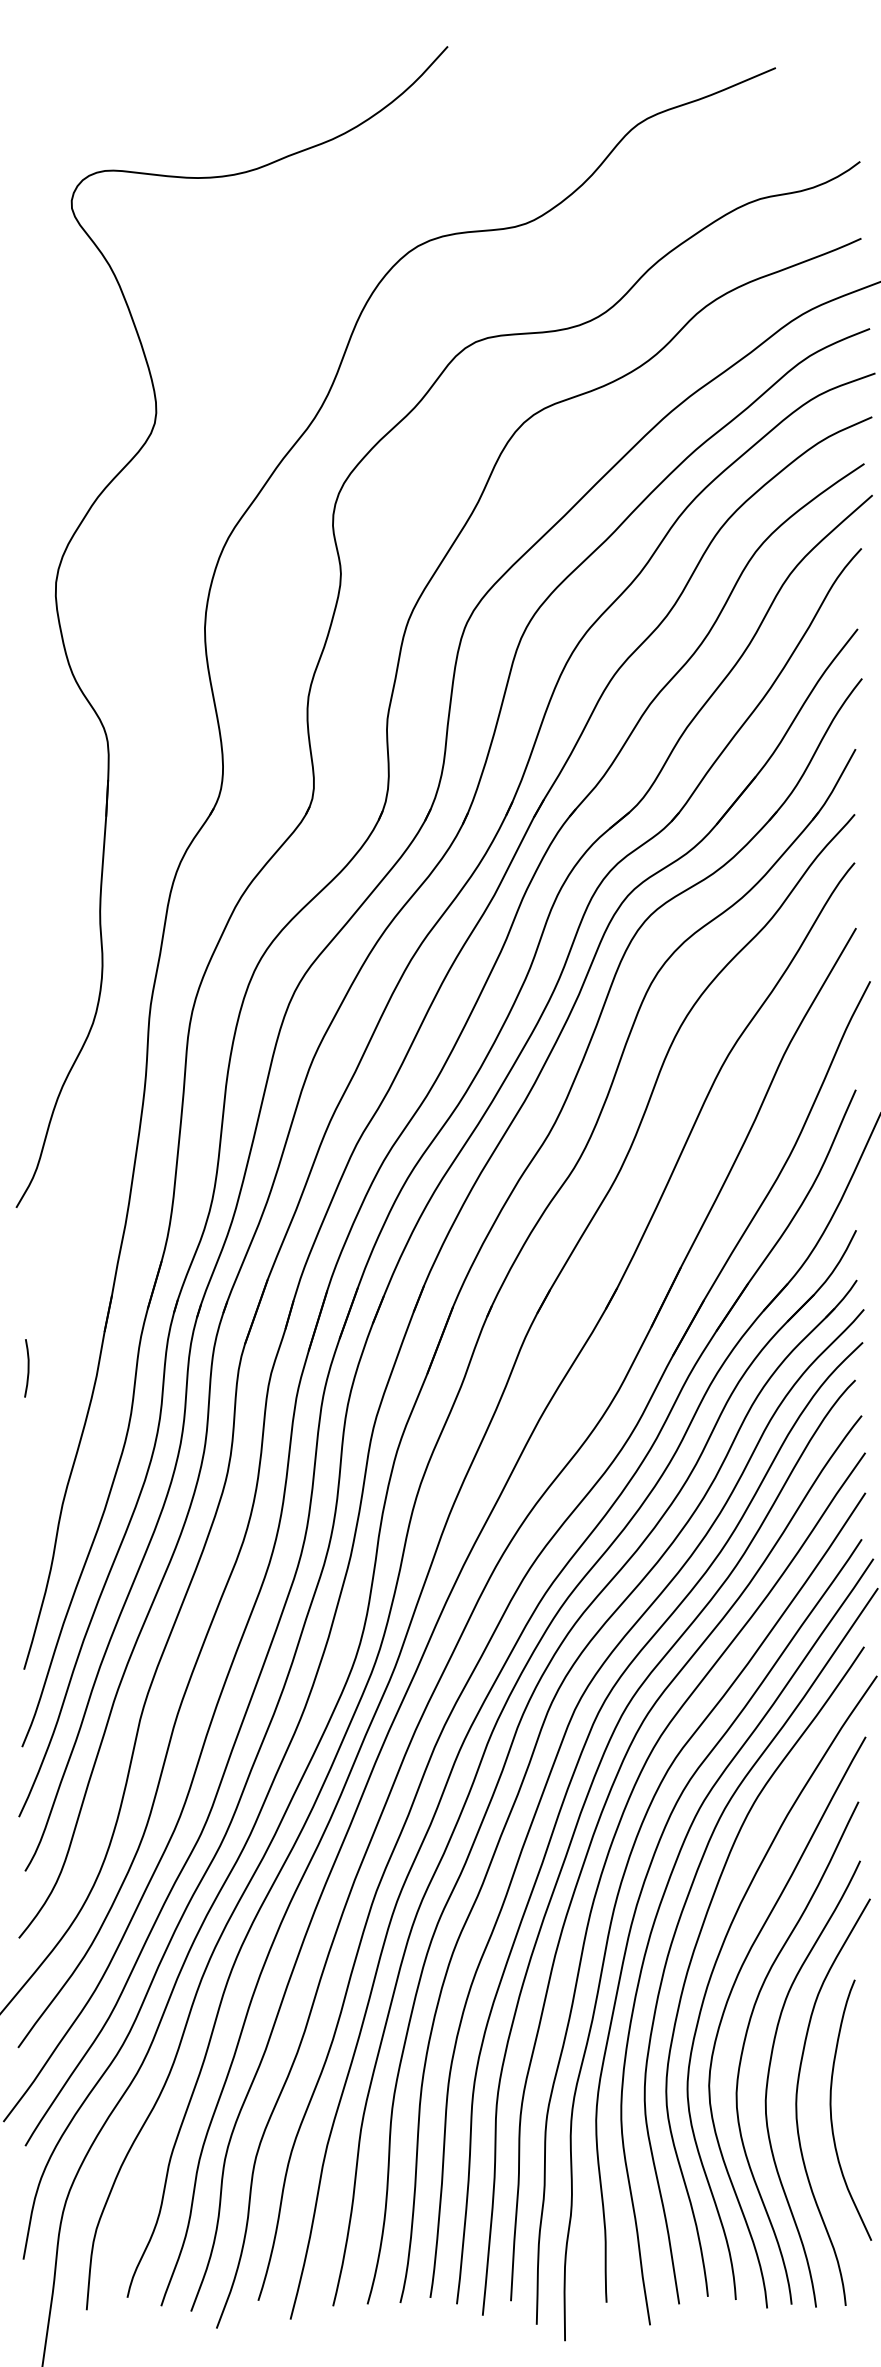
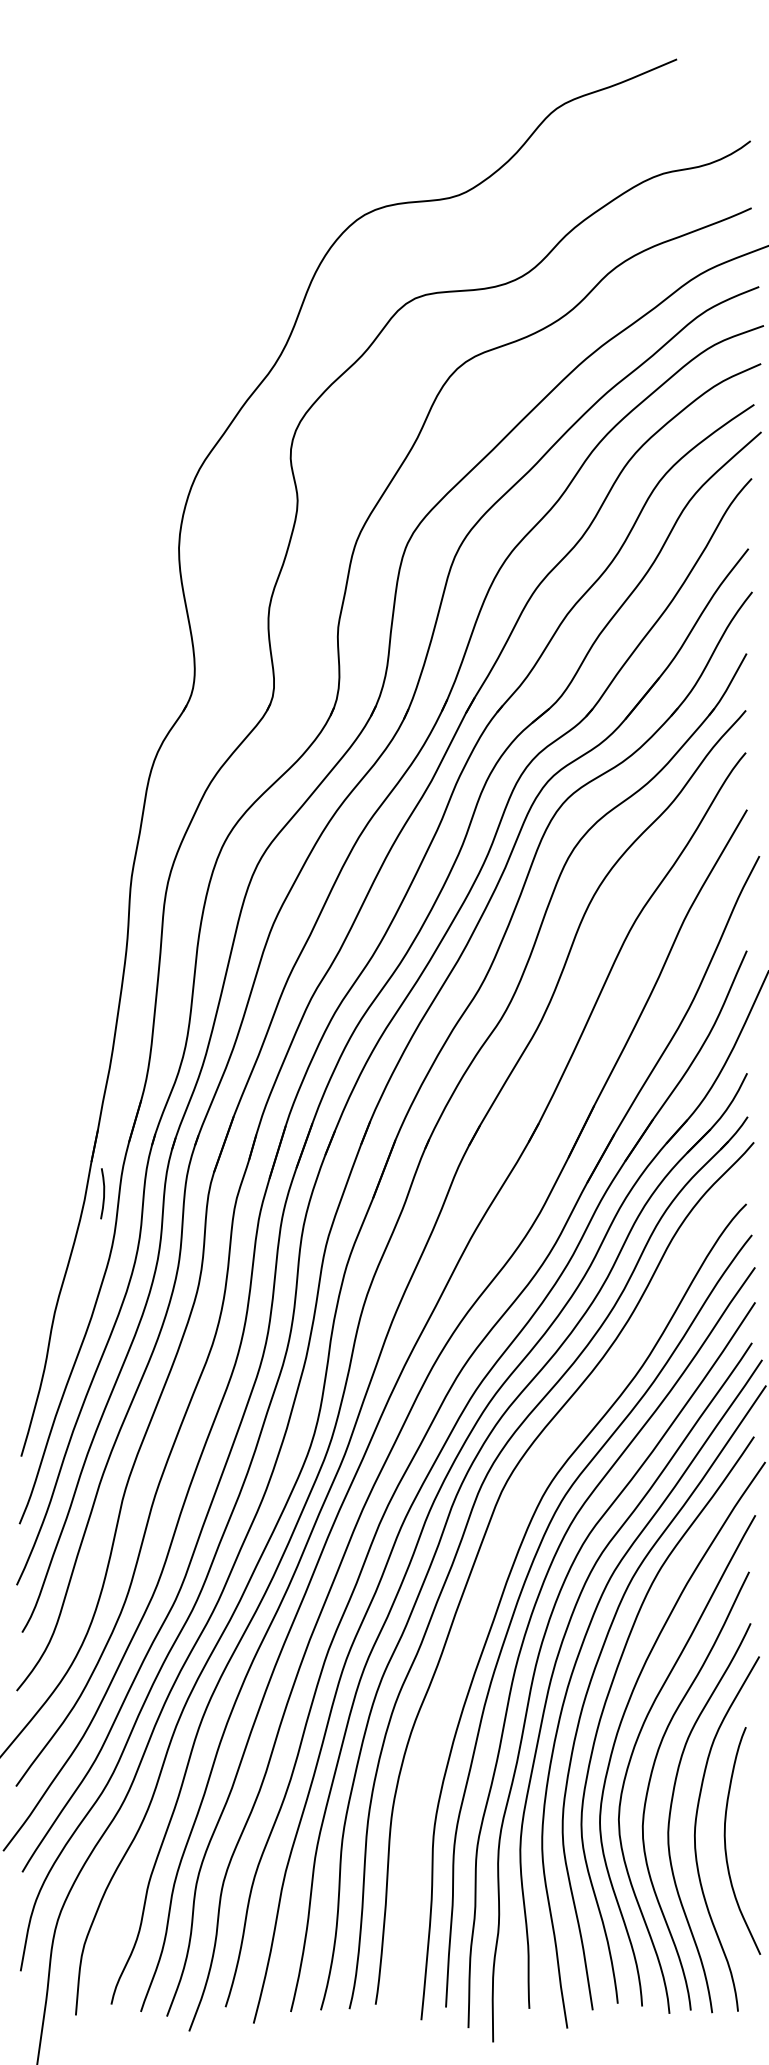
part: (96, 711) -> (84, 620), removed
curve: (27, 1368) -> (103, 1193), moved
curve: (567, 1793) -> (495, 1564), removed

